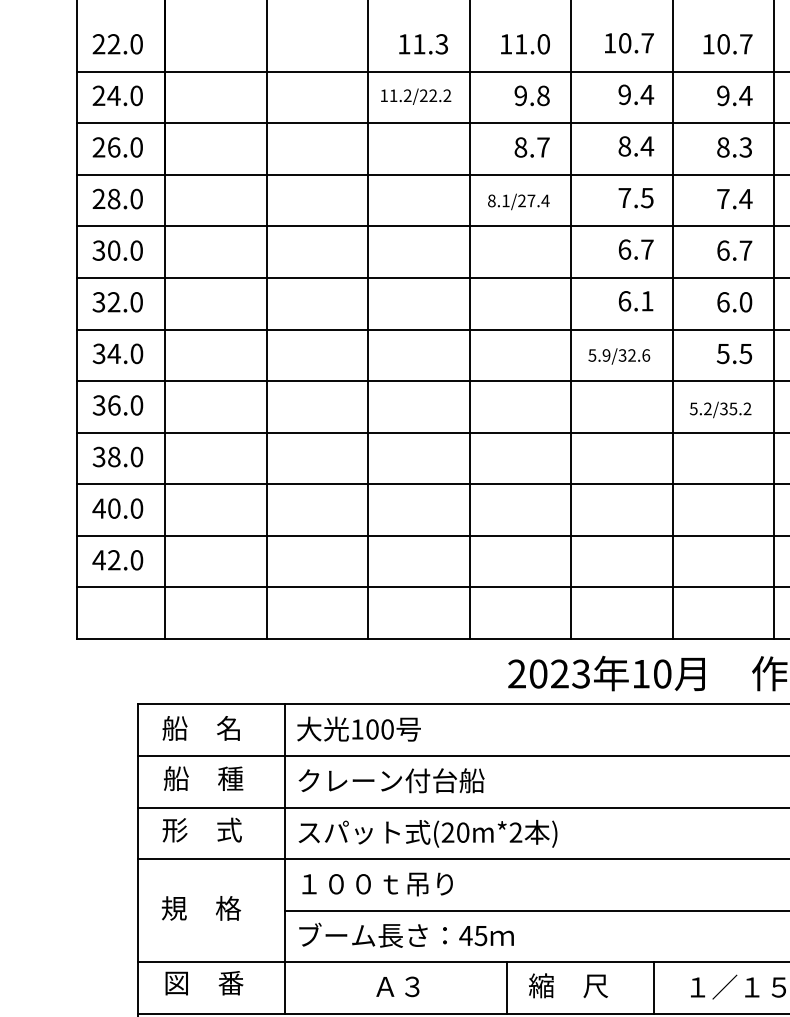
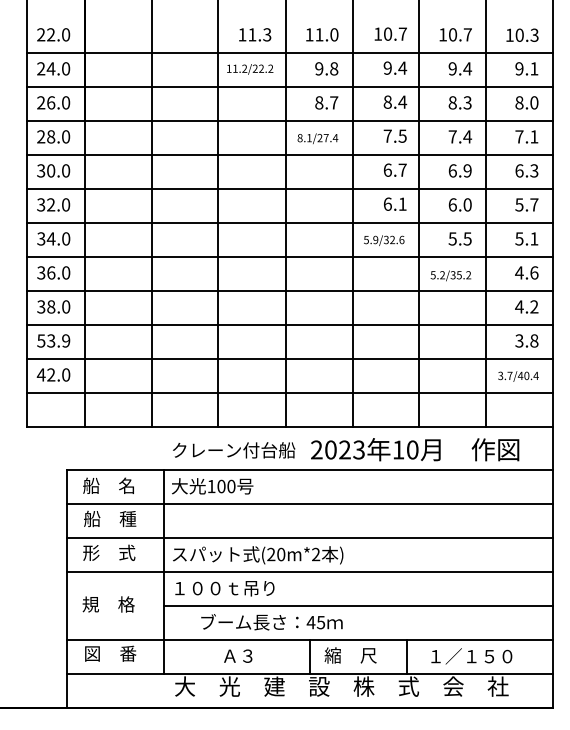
text: (745, 250) -> (467, 170), 6.7 -> 6.9
text: (117, 507) -> (53, 340), 40.0 -> 53.9
text: (392, 780) -> (234, 450), moved
text: (405, 935) -> (271, 622), moved

